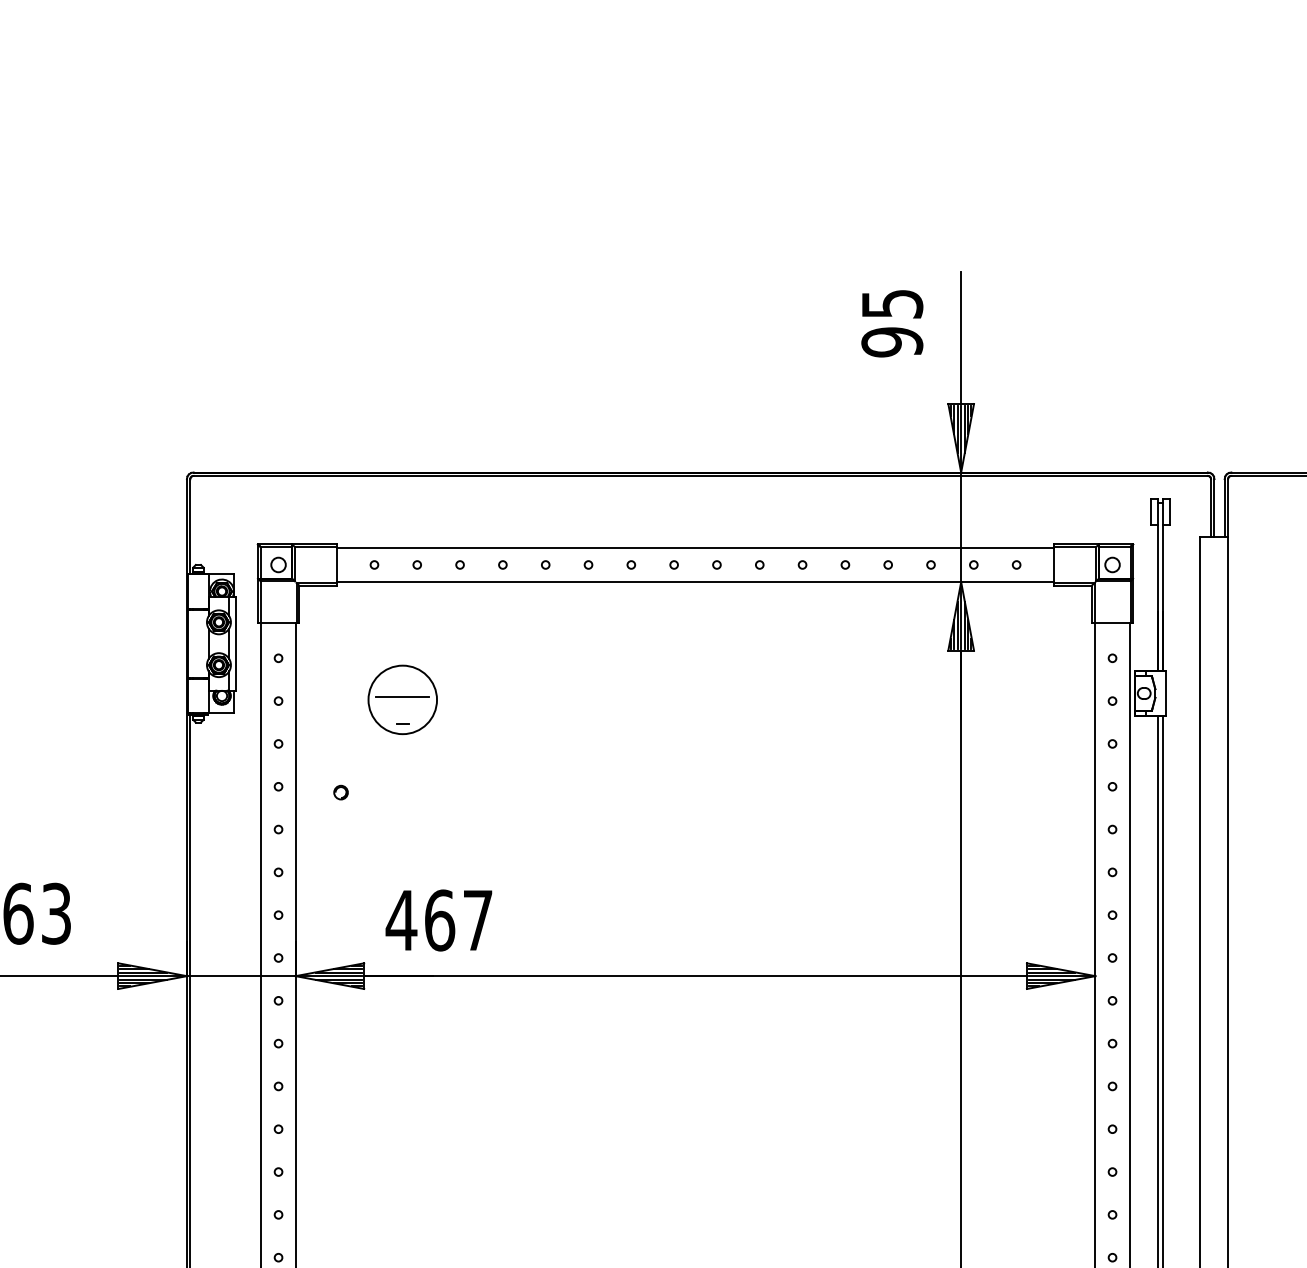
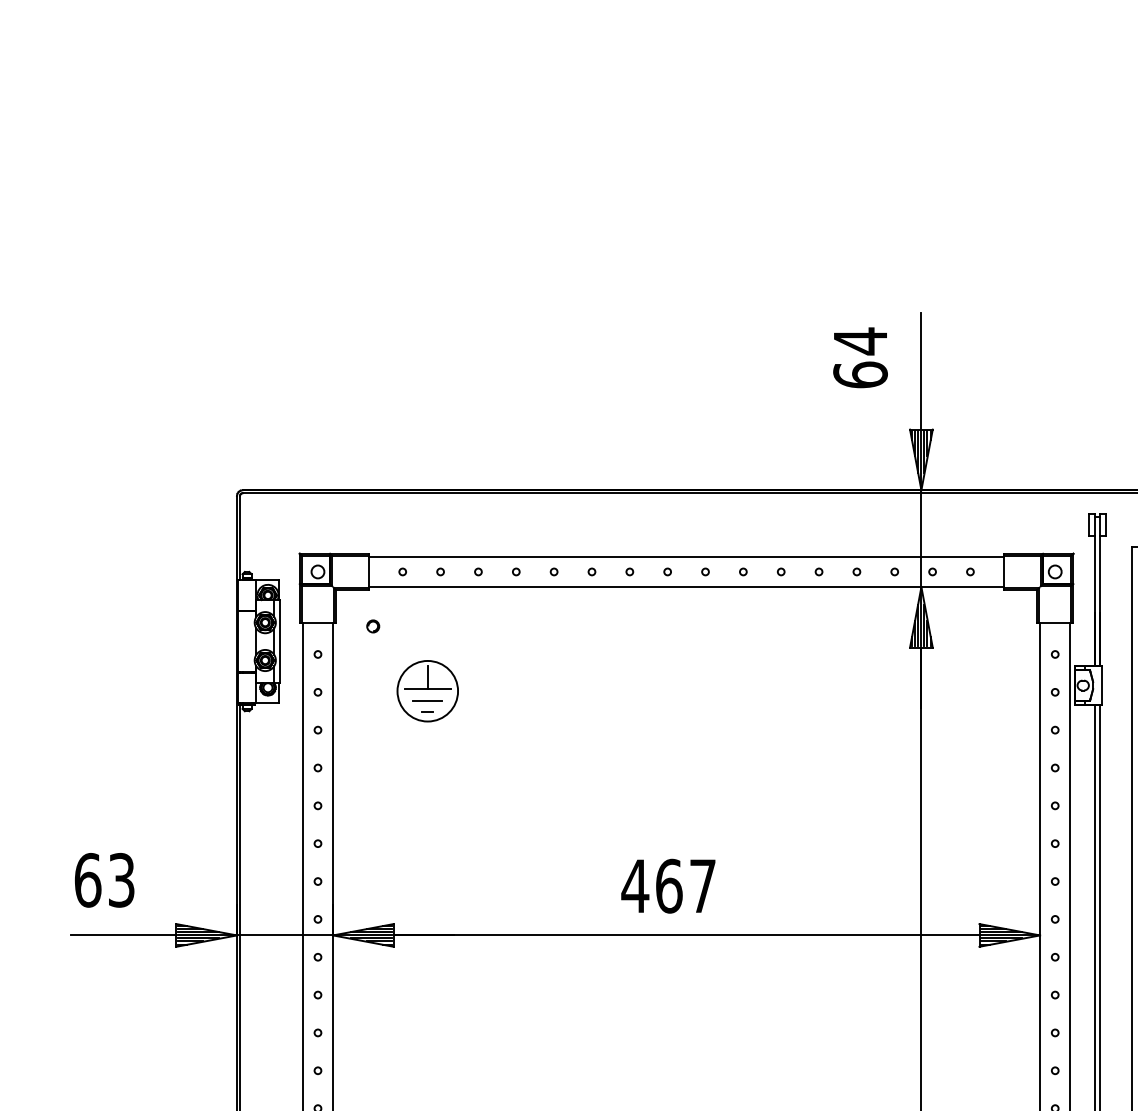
text: (892, 322) -> (860, 357), 95 -> 64
line: (402, 684) -> (427, 677), added
line: (402, 710) -> (427, 700), added
part: (340, 792) -> (372, 626), moved
text: (438, 920) -> (667, 886), moved

